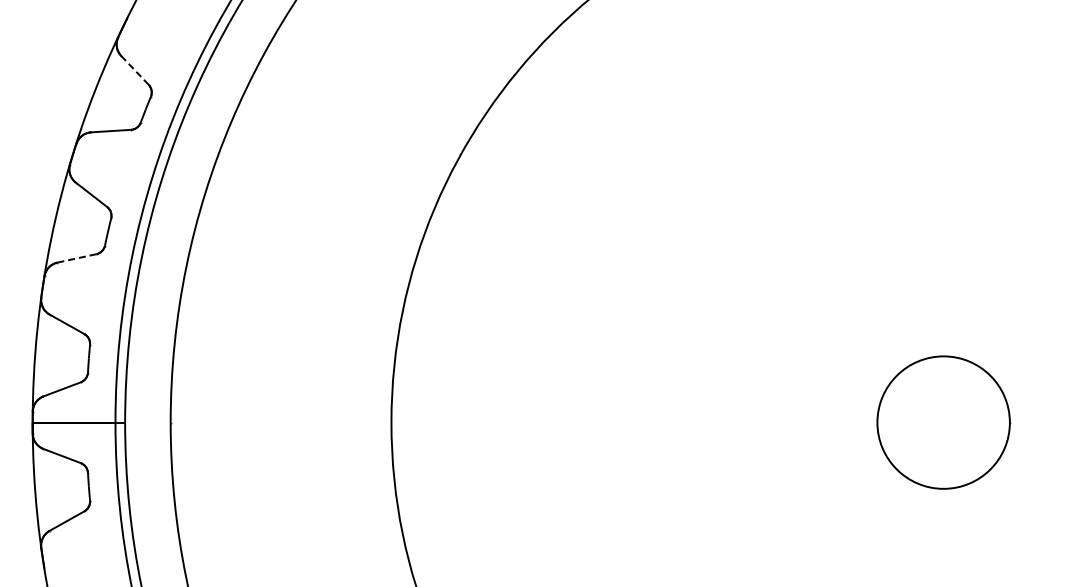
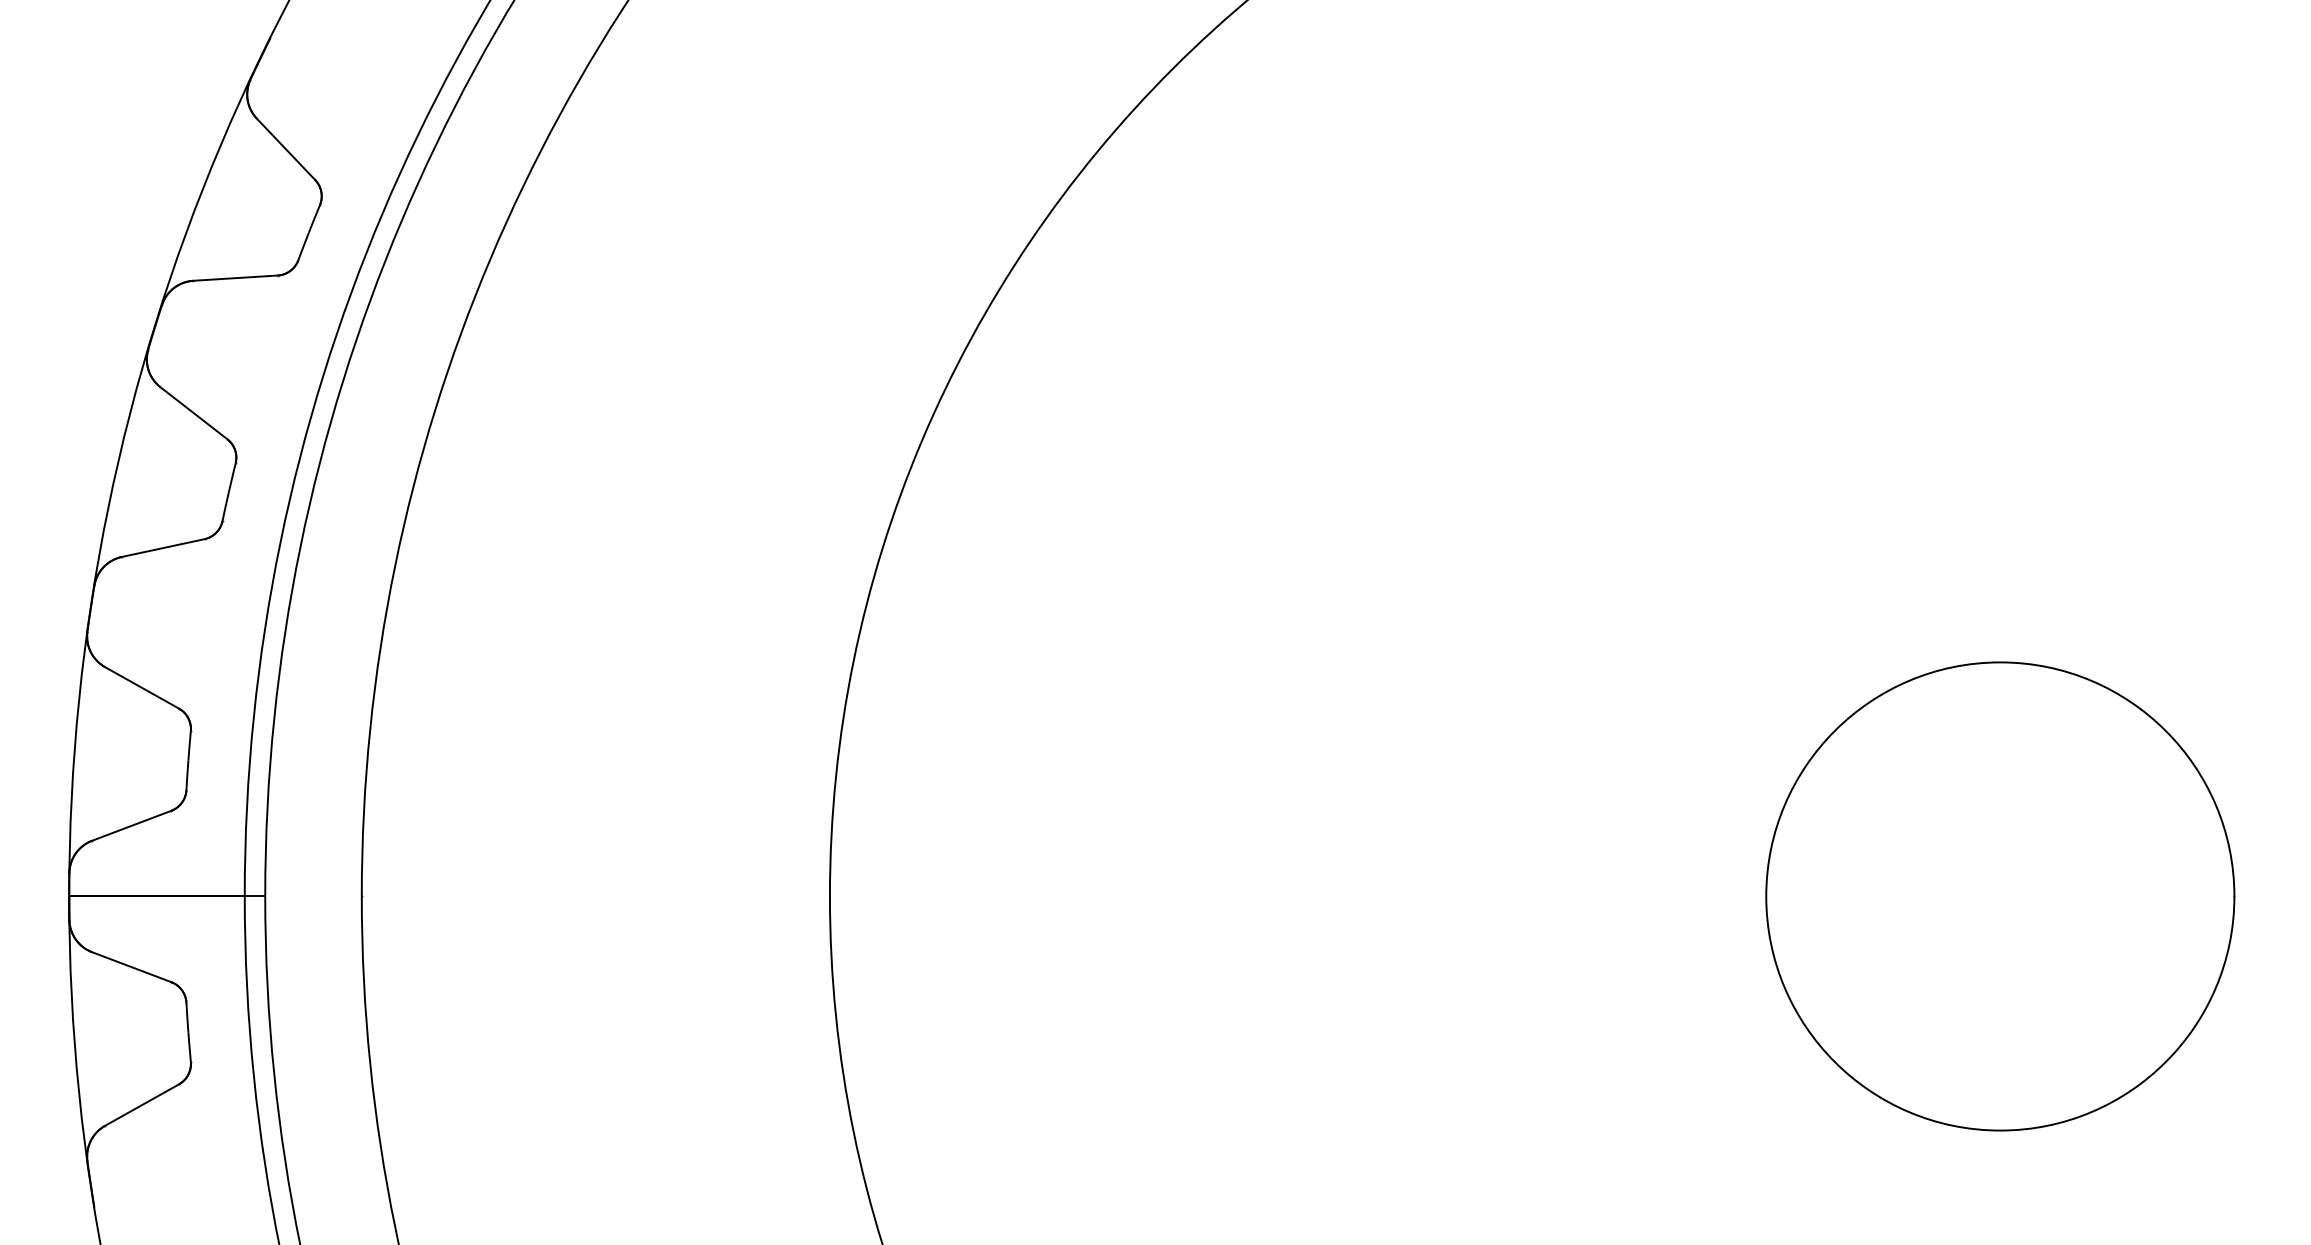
line: (134, 70) -> (285, 149), dashed -> solid
line: (76, 258) -> (162, 548), dashed -> solid
part: (943, 422) -> (2000, 896), size x1.67

